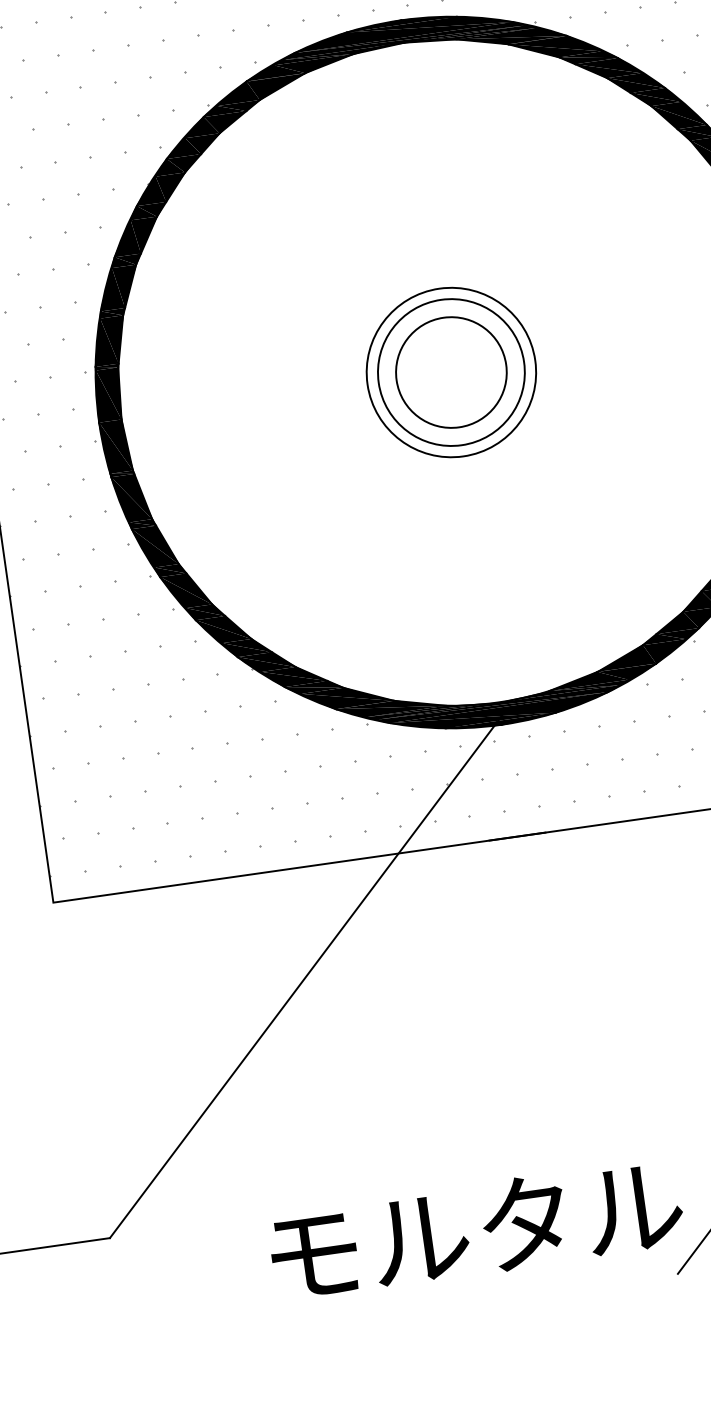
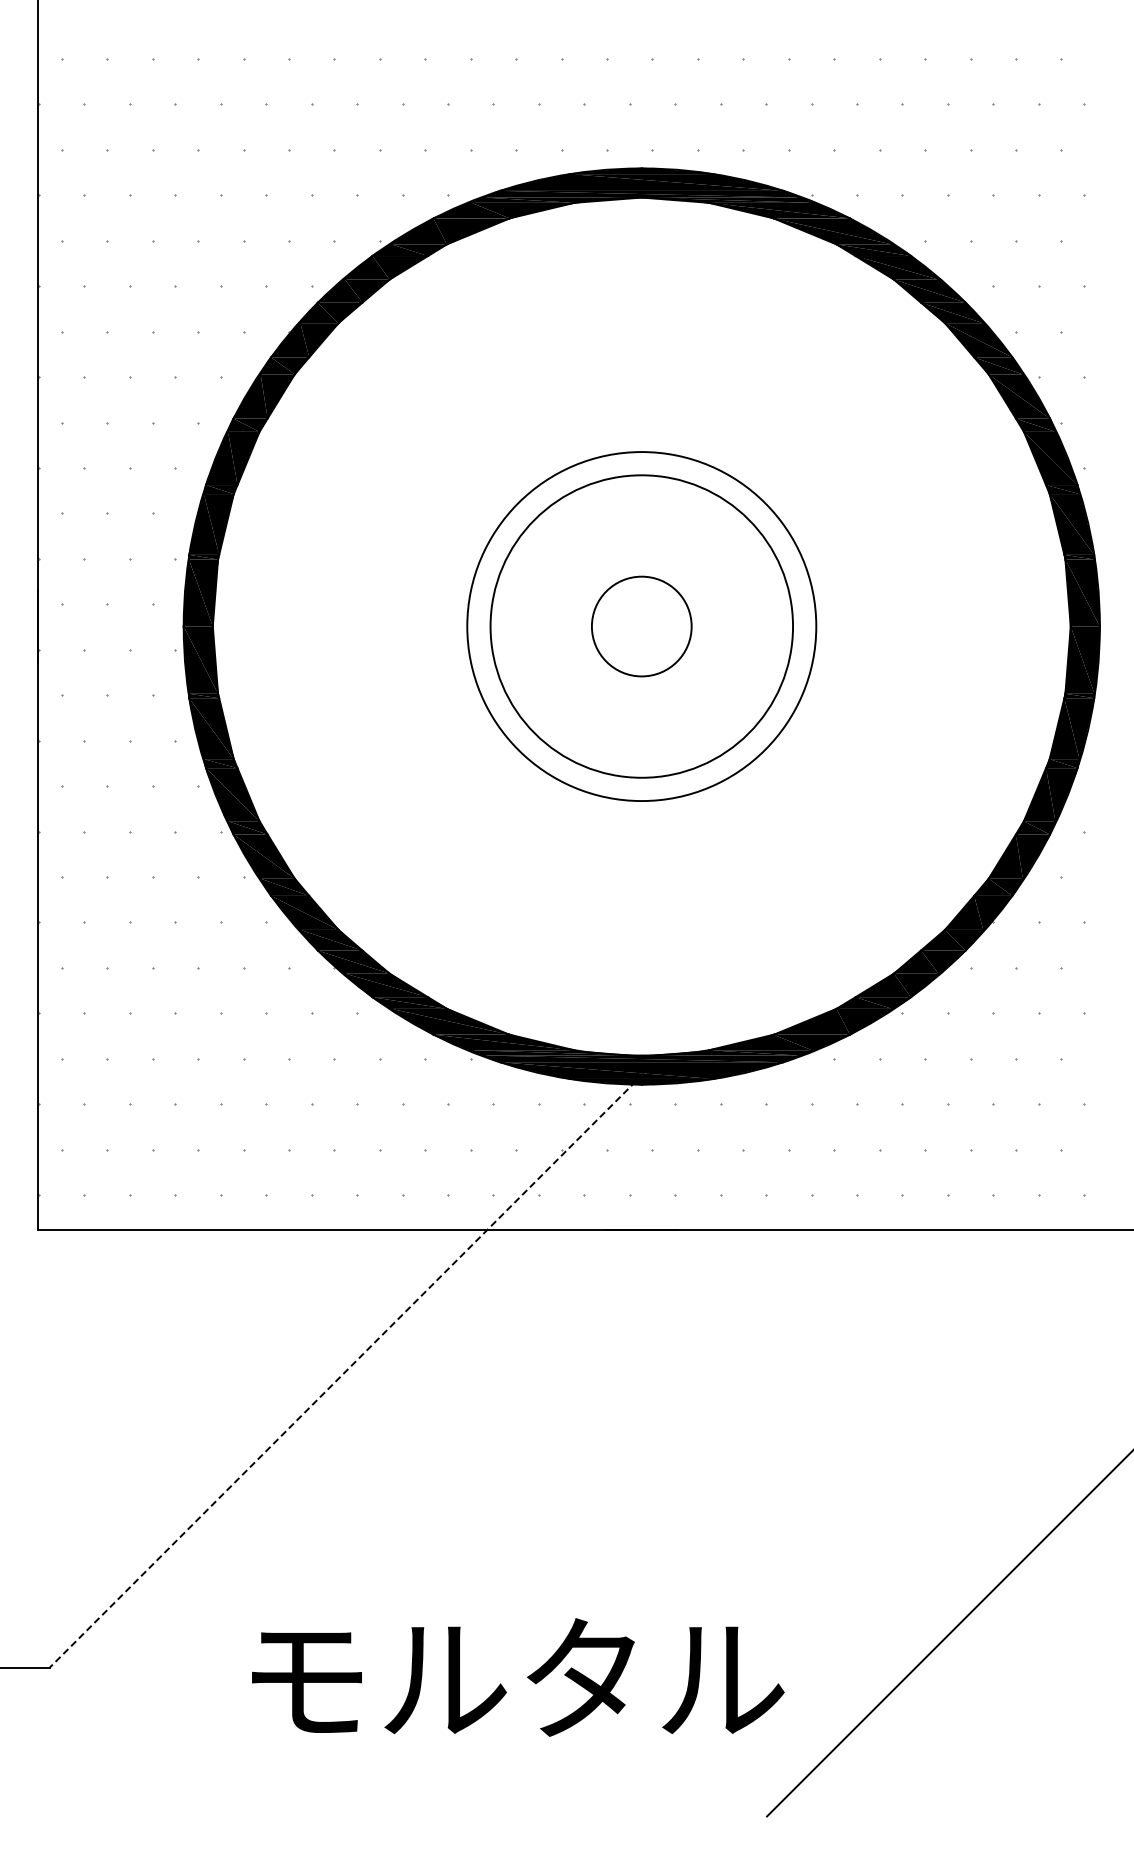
circle: (451, 372) -> (641, 626), size x0.7
circle: (451, 372) -> (641, 626), size x1.6
circle: (451, 372) -> (641, 626), size x1.6
line: (305, 977) -> (346, 1371), solid -> dashed
text: (476, 1229) -> (518, 1677), moved

